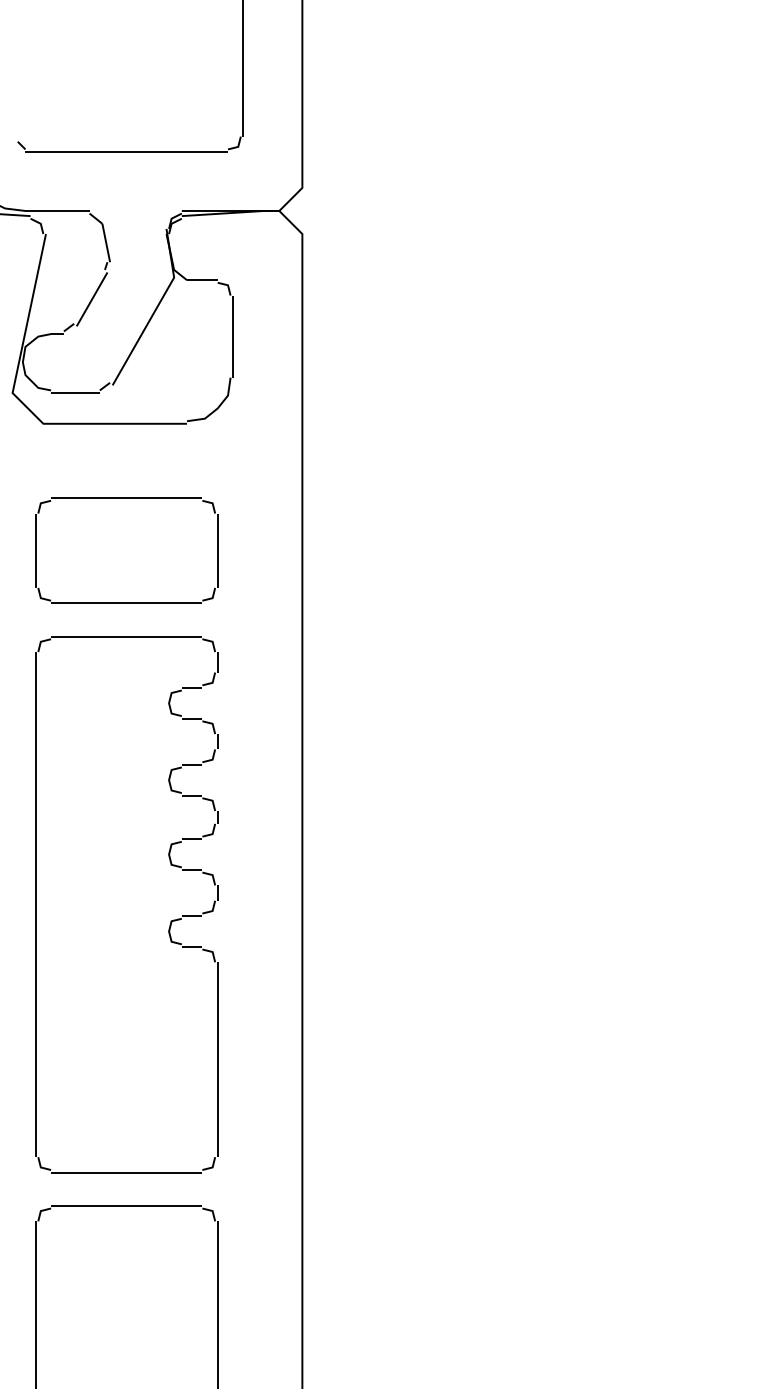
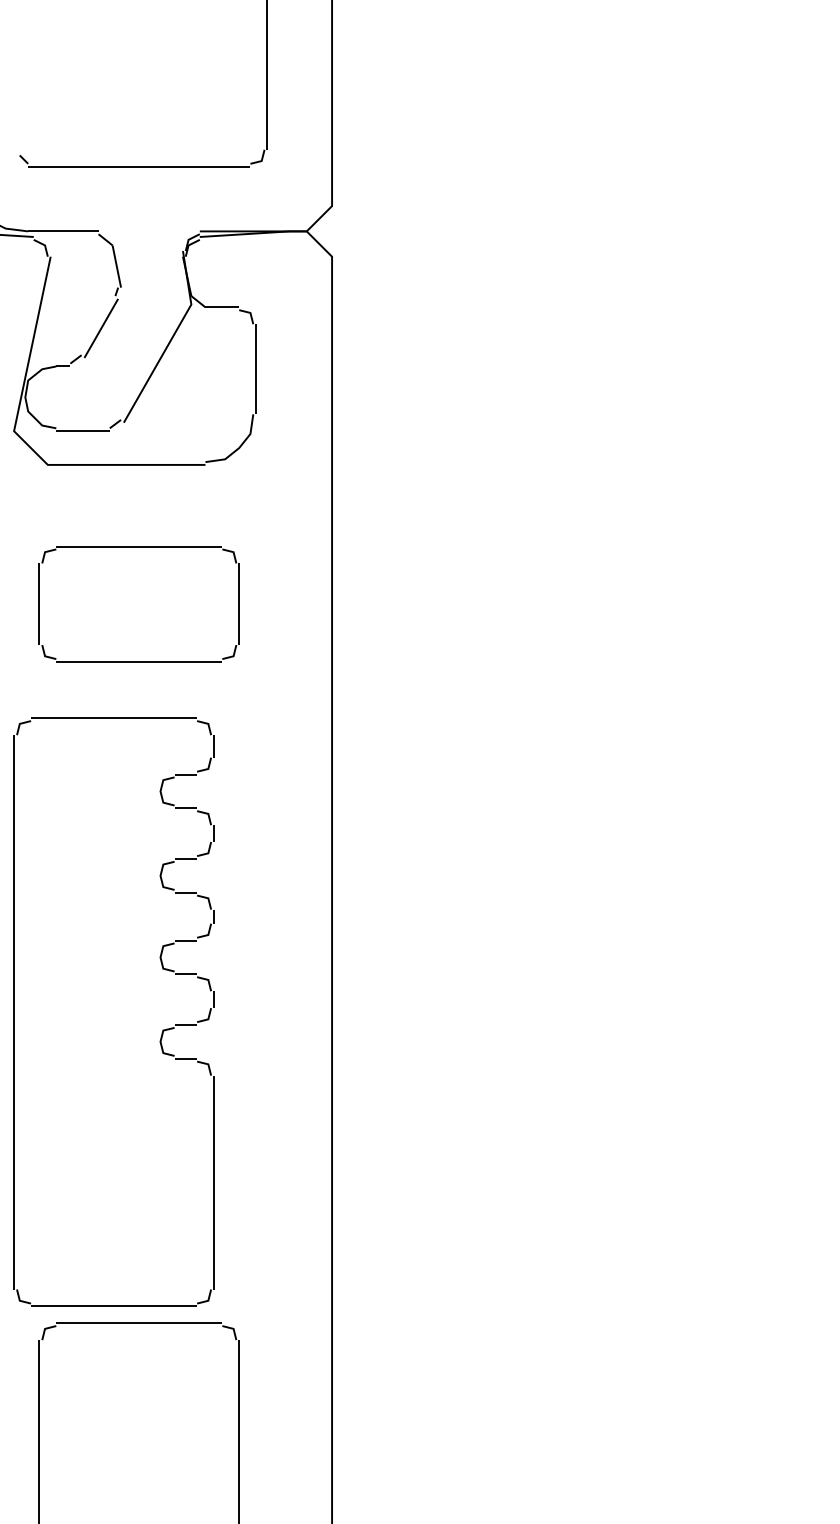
part: (170, 920) -> (162, 1029), moved

